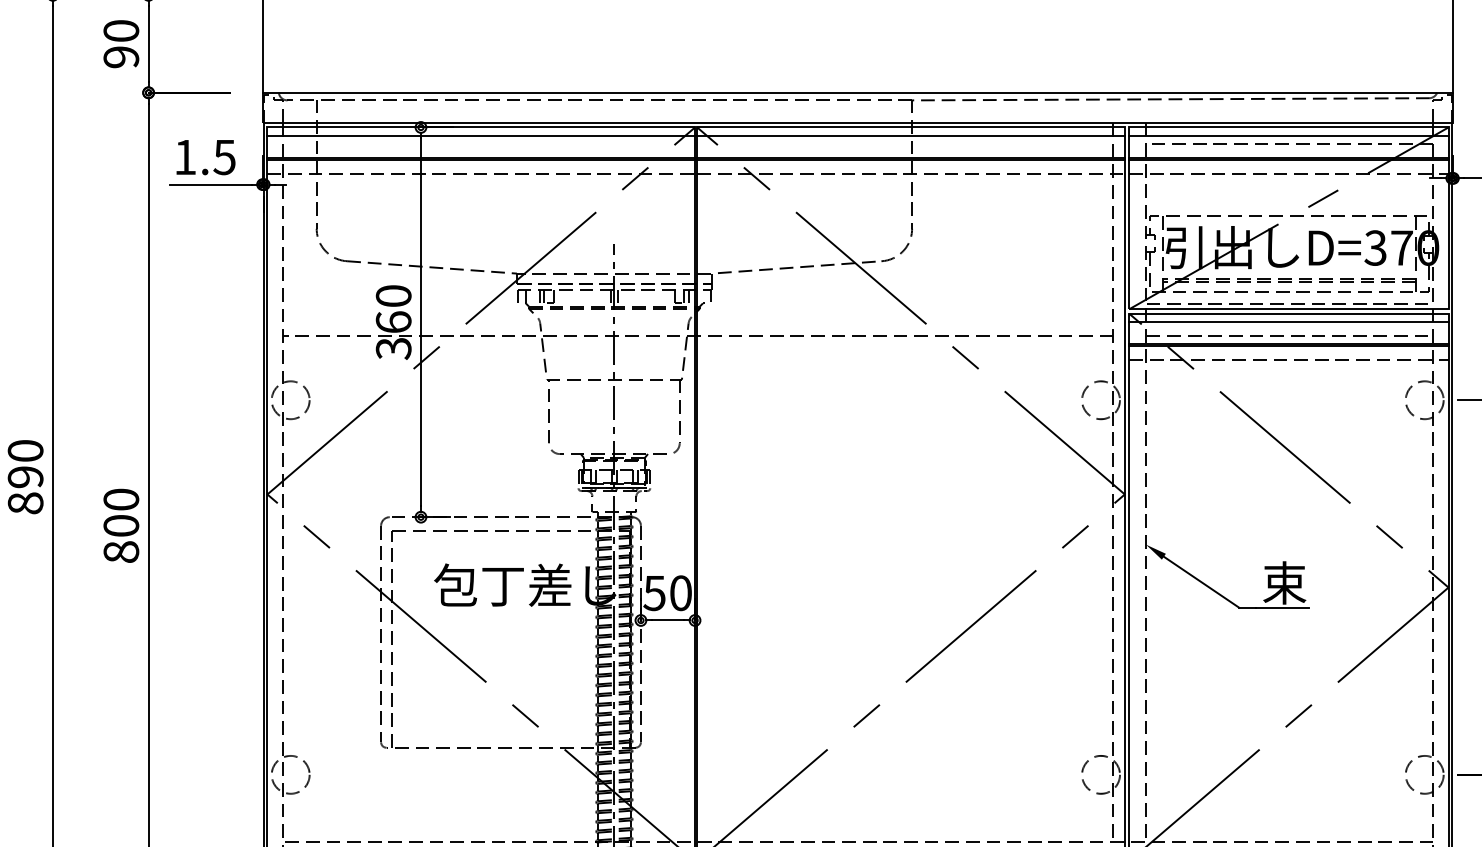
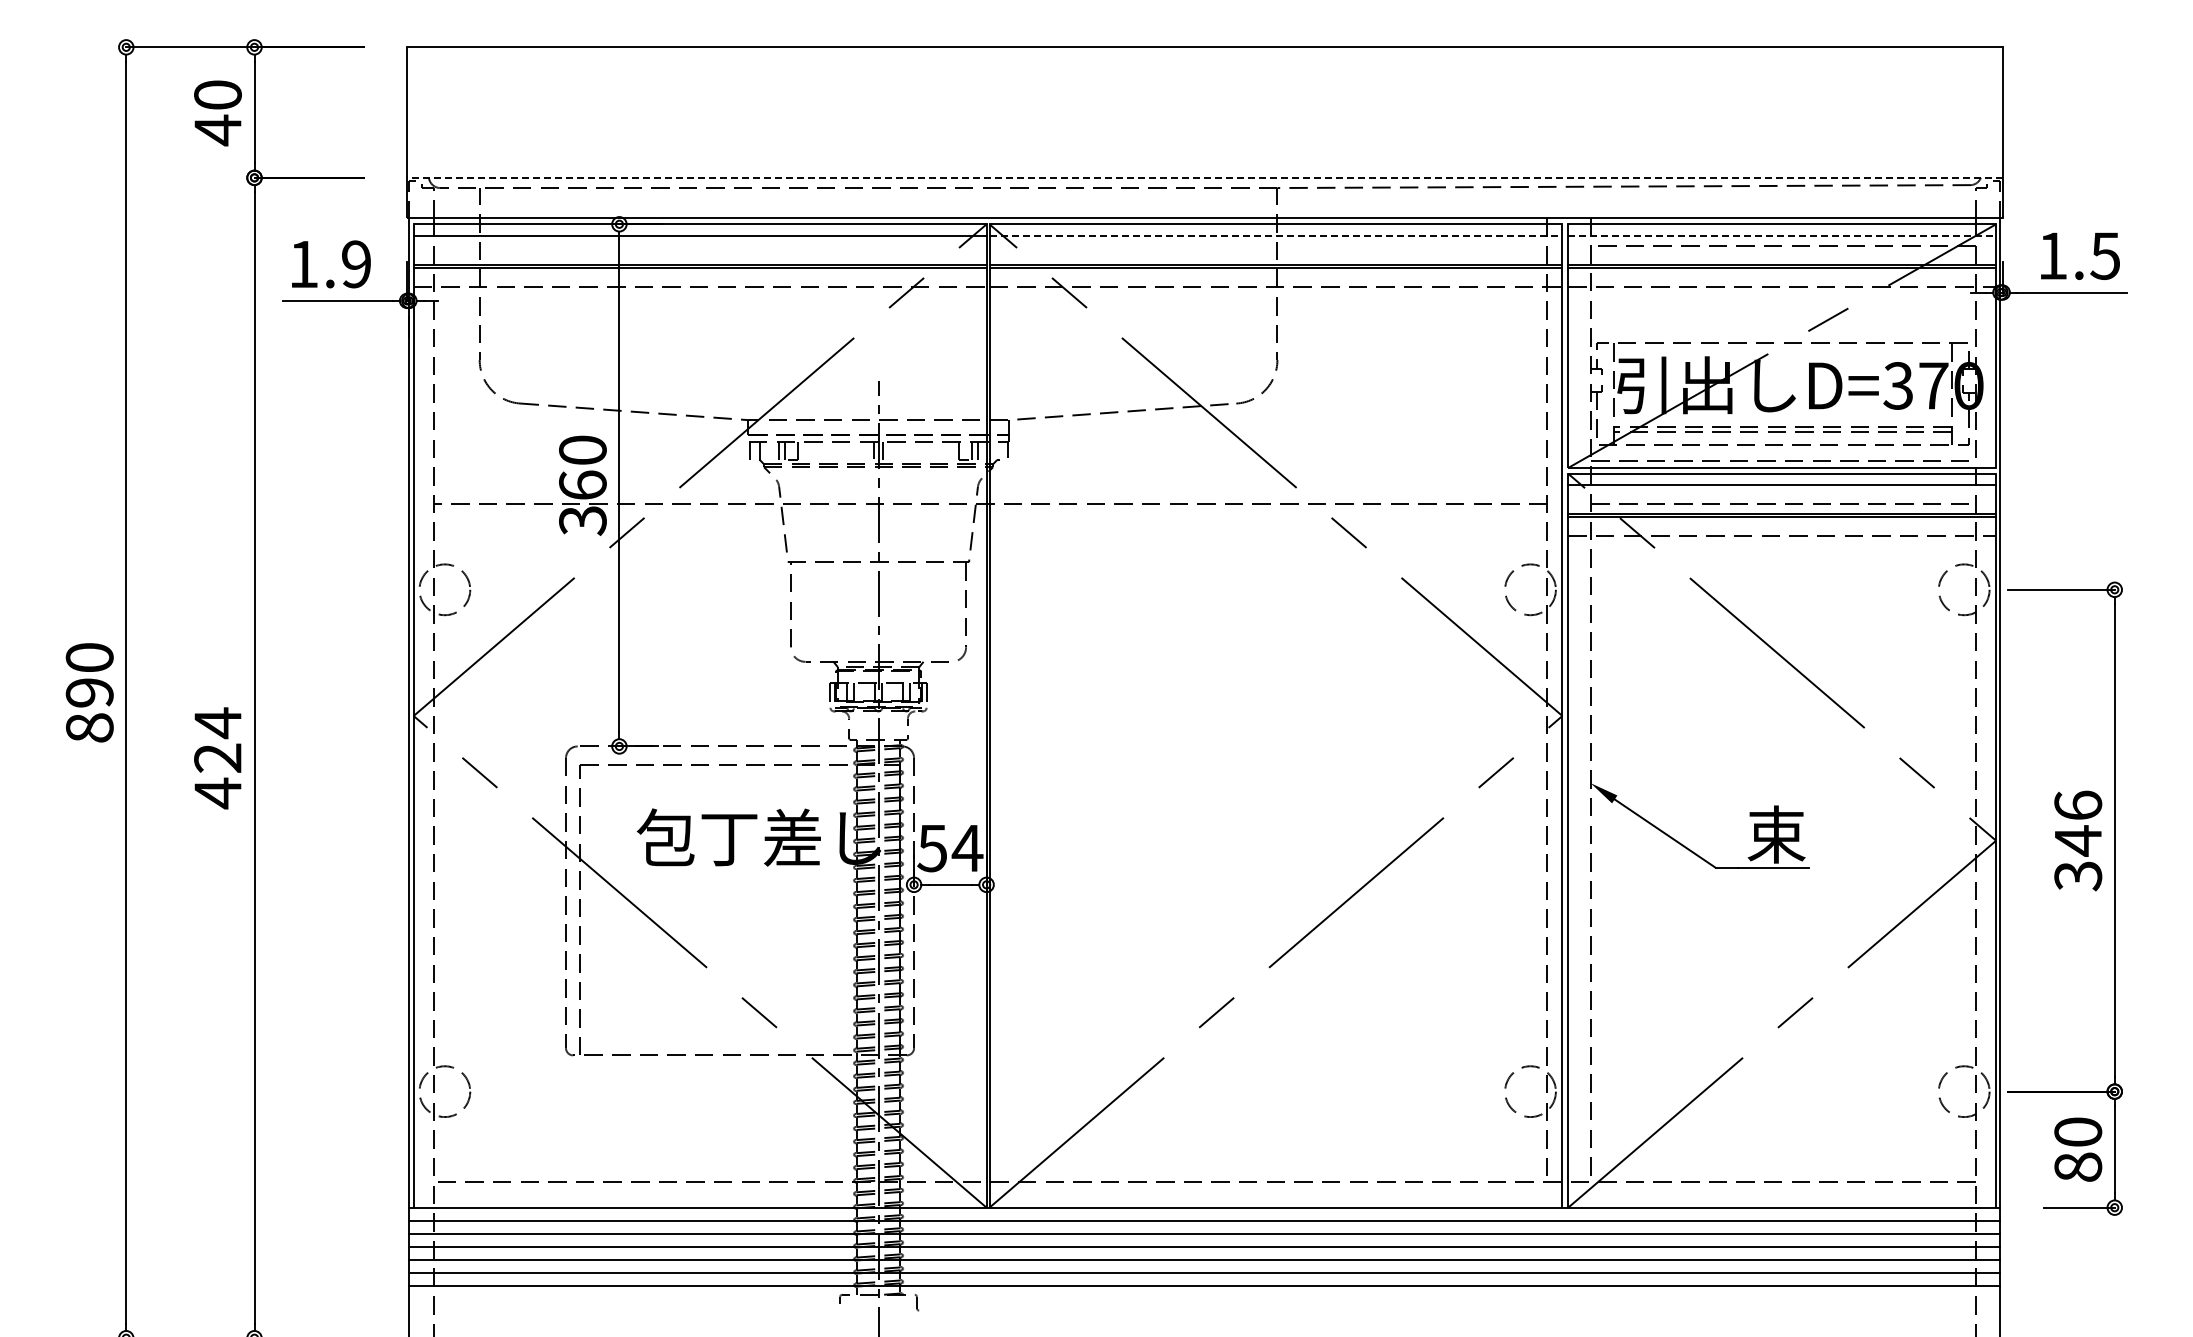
text: (120, 57) -> (217, 130), 90 -> 40
line: (857, 92) -> (1204, 177), solid -> dashed
line: (911, 135) -> (1276, 235), solid -> dashed
line: (1289, 135) -> (1782, 235), solid -> dashed
text: (223, 157) -> (355, 264), 1.5 -> 1.9
text: (120, 526) -> (217, 758), 800 -> 424
text: (680, 593) -> (967, 848), 50 -> 54

